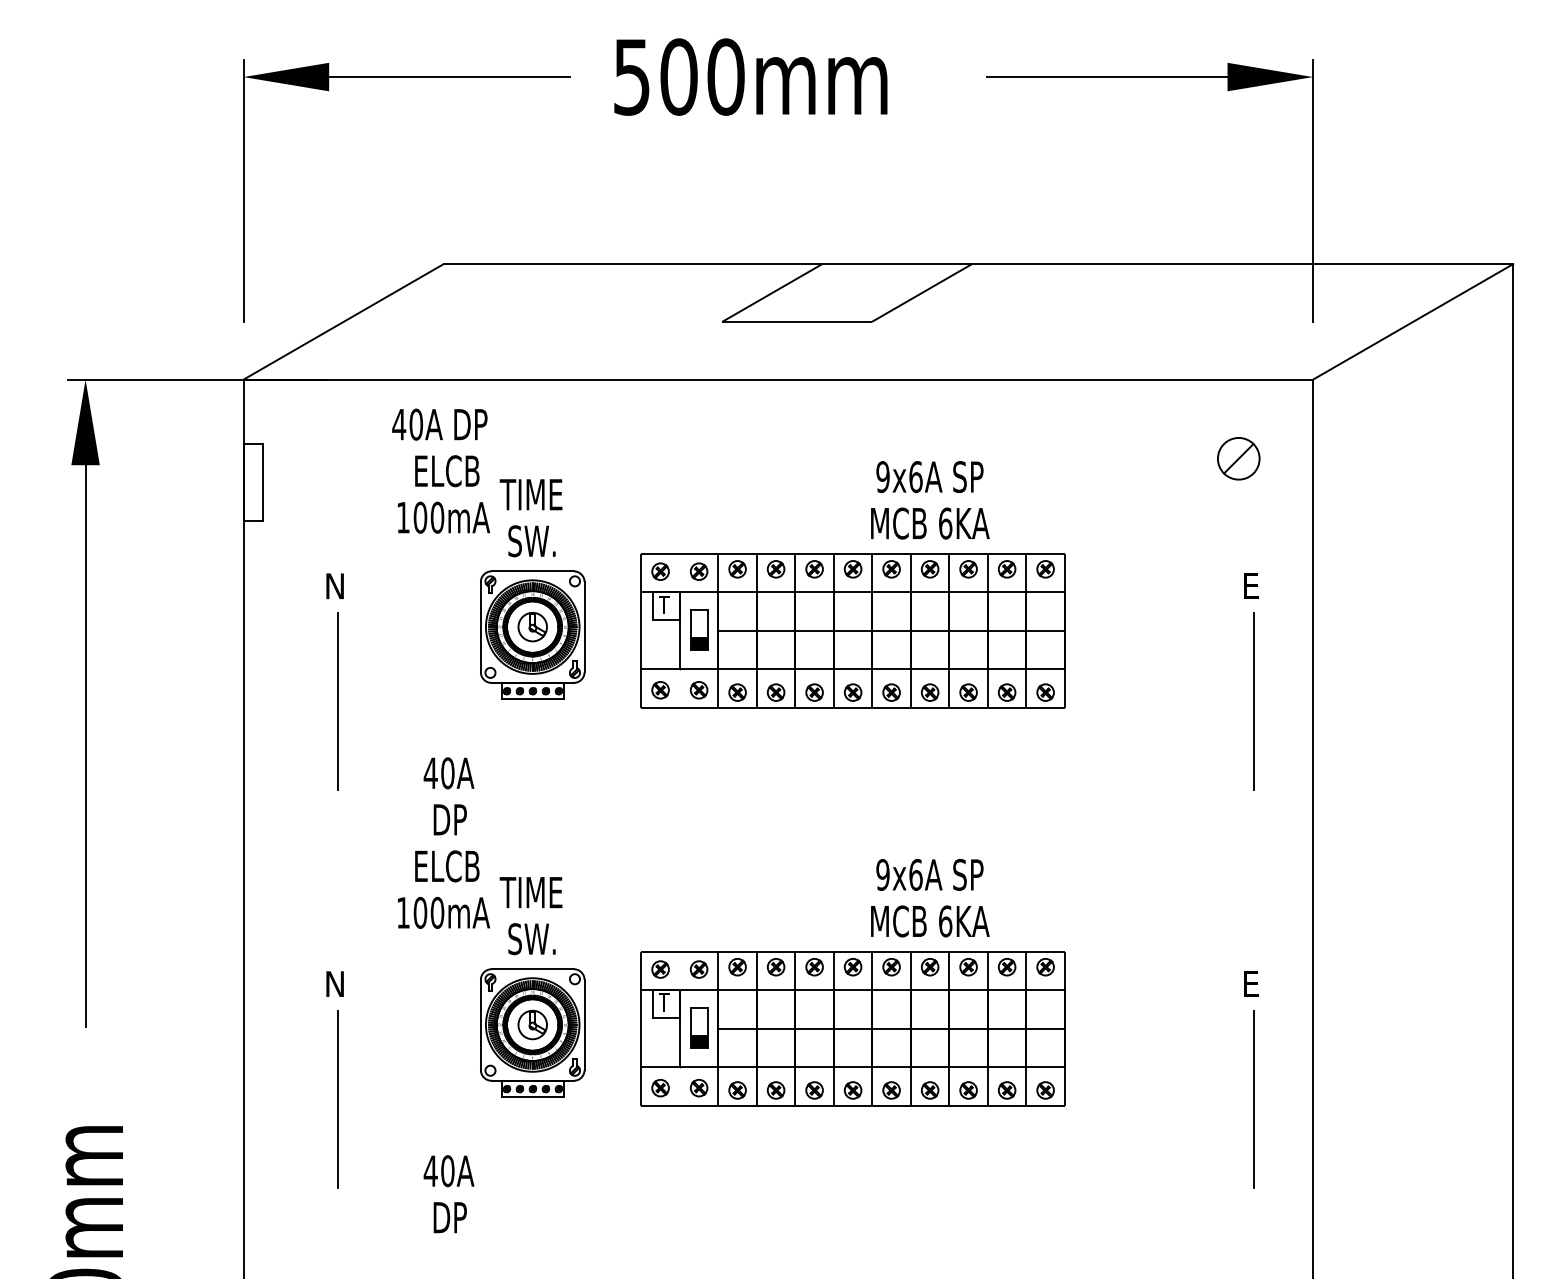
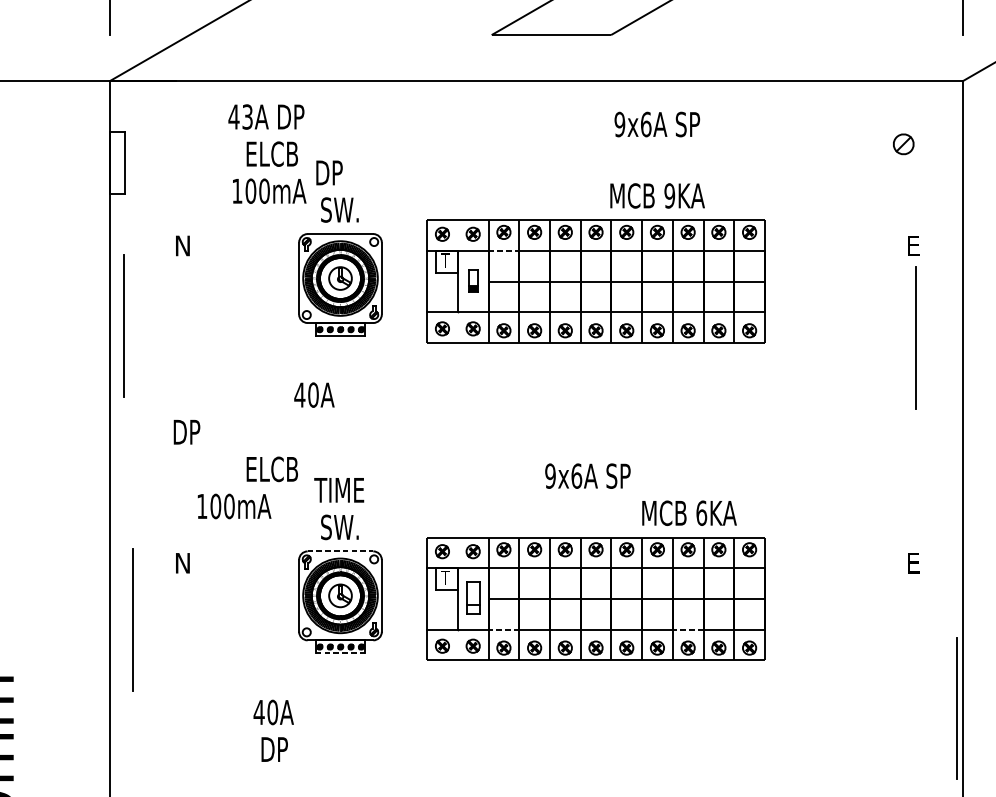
text: (416, 424) -> (247, 116), 40A -> 43A
part: (1238, 458) -> (903, 144), size x0.6
text: (929, 477) -> (656, 124), moved
text: (530, 494) -> (338, 172), TIME -> DP
text: (945, 523) -> (669, 195), 6KA -> 9KA
line: (738, 592) -> (504, 250), solid -> dashed
part: (699, 629) -> (473, 280), size x0.7
line: (337, 701) -> (123, 325), moved
text: (448, 773) -> (313, 395), moved
text: (449, 819) -> (186, 431), moved
text: (929, 874) -> (587, 475), moved
text: (443, 912) -> (234, 506), moved
text: (930, 921) -> (689, 513), moved
line: (533, 969) -> (341, 551), solid -> dashed
fill: (699, 1041) -> (473, 609), removed
line: (737, 1067) -> (503, 629), solid -> dashed
line: (968, 1067) -> (688, 629), solid -> dashed
line: (532, 1097) -> (340, 653), solid -> dashed
line: (337, 1099) -> (132, 620), moved
line: (1253, 1099) -> (956, 708), moved

